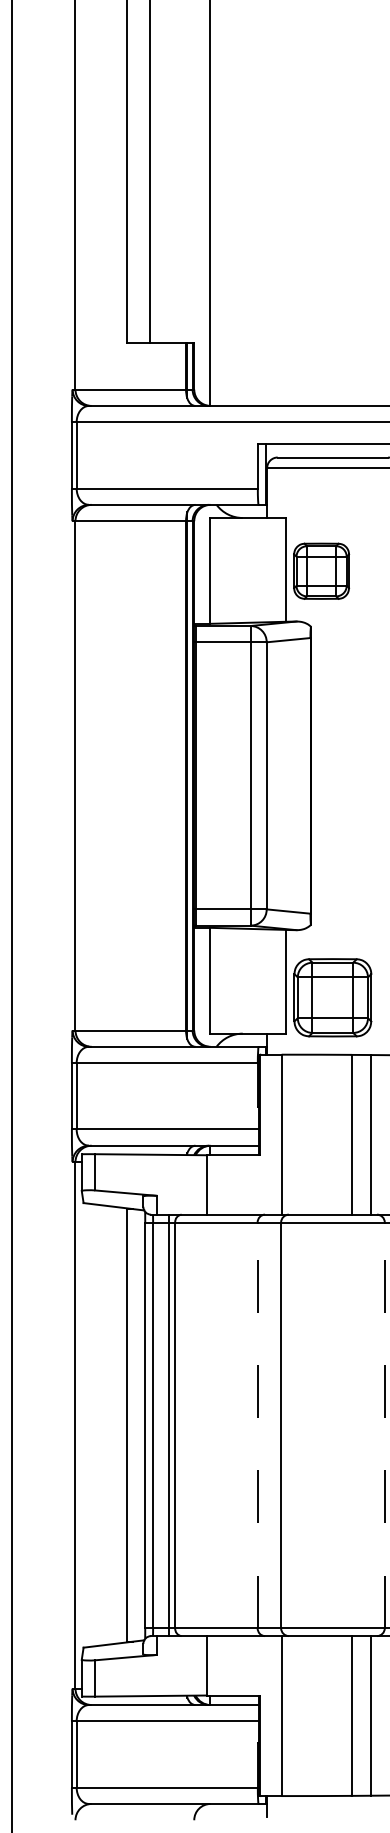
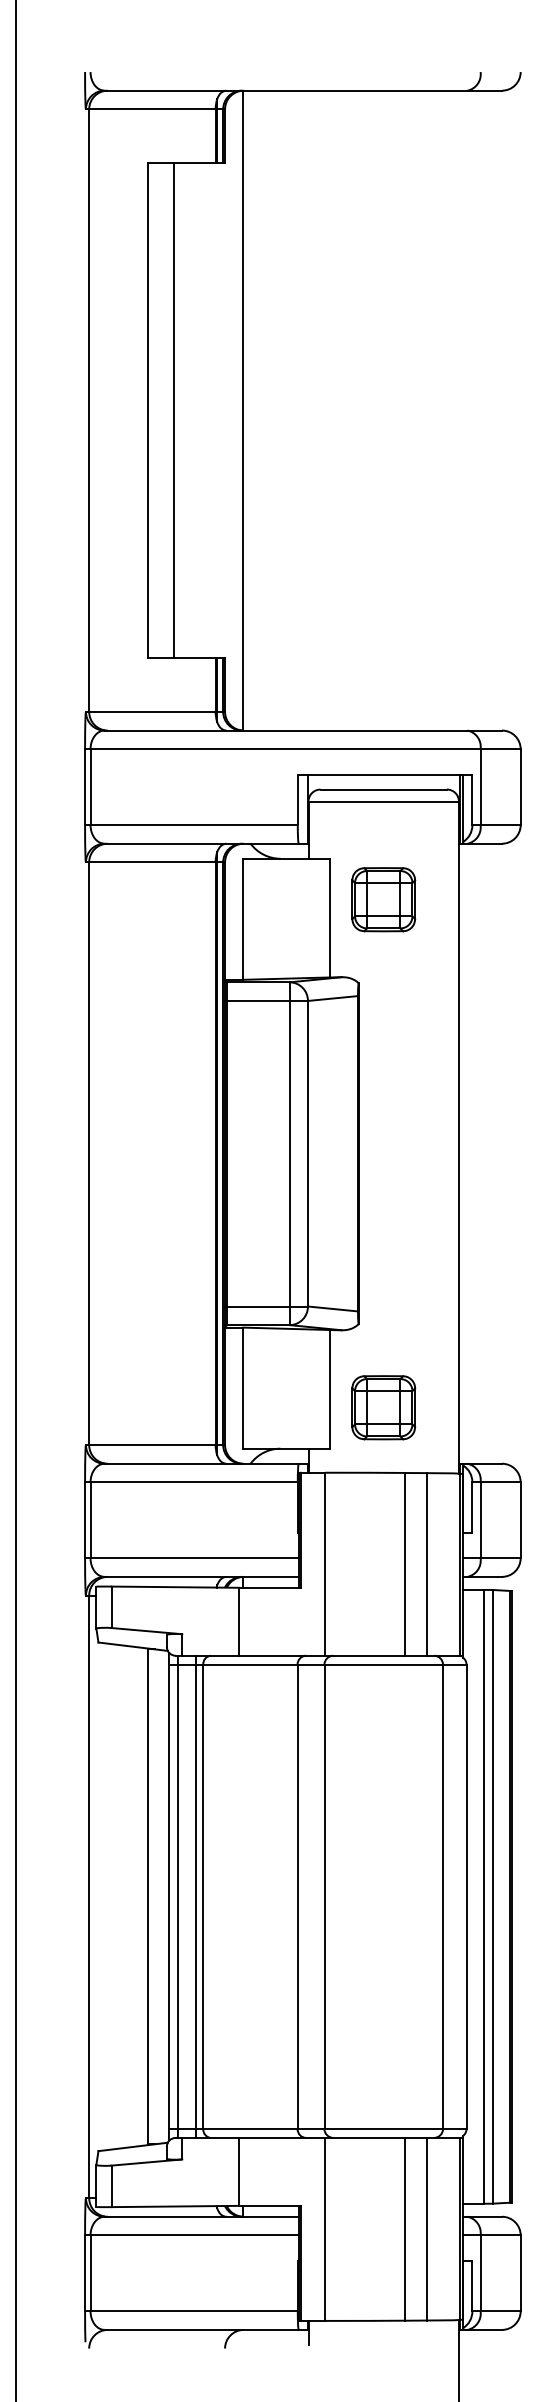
part: (321, 571) -> (383, 899), moved
part: (332, 997) -> (383, 1407), size x0.71
line: (257, 1425) -> (297, 1896), dashed -> solid
line: (385, 1425) -> (443, 1896), dashed -> solid

